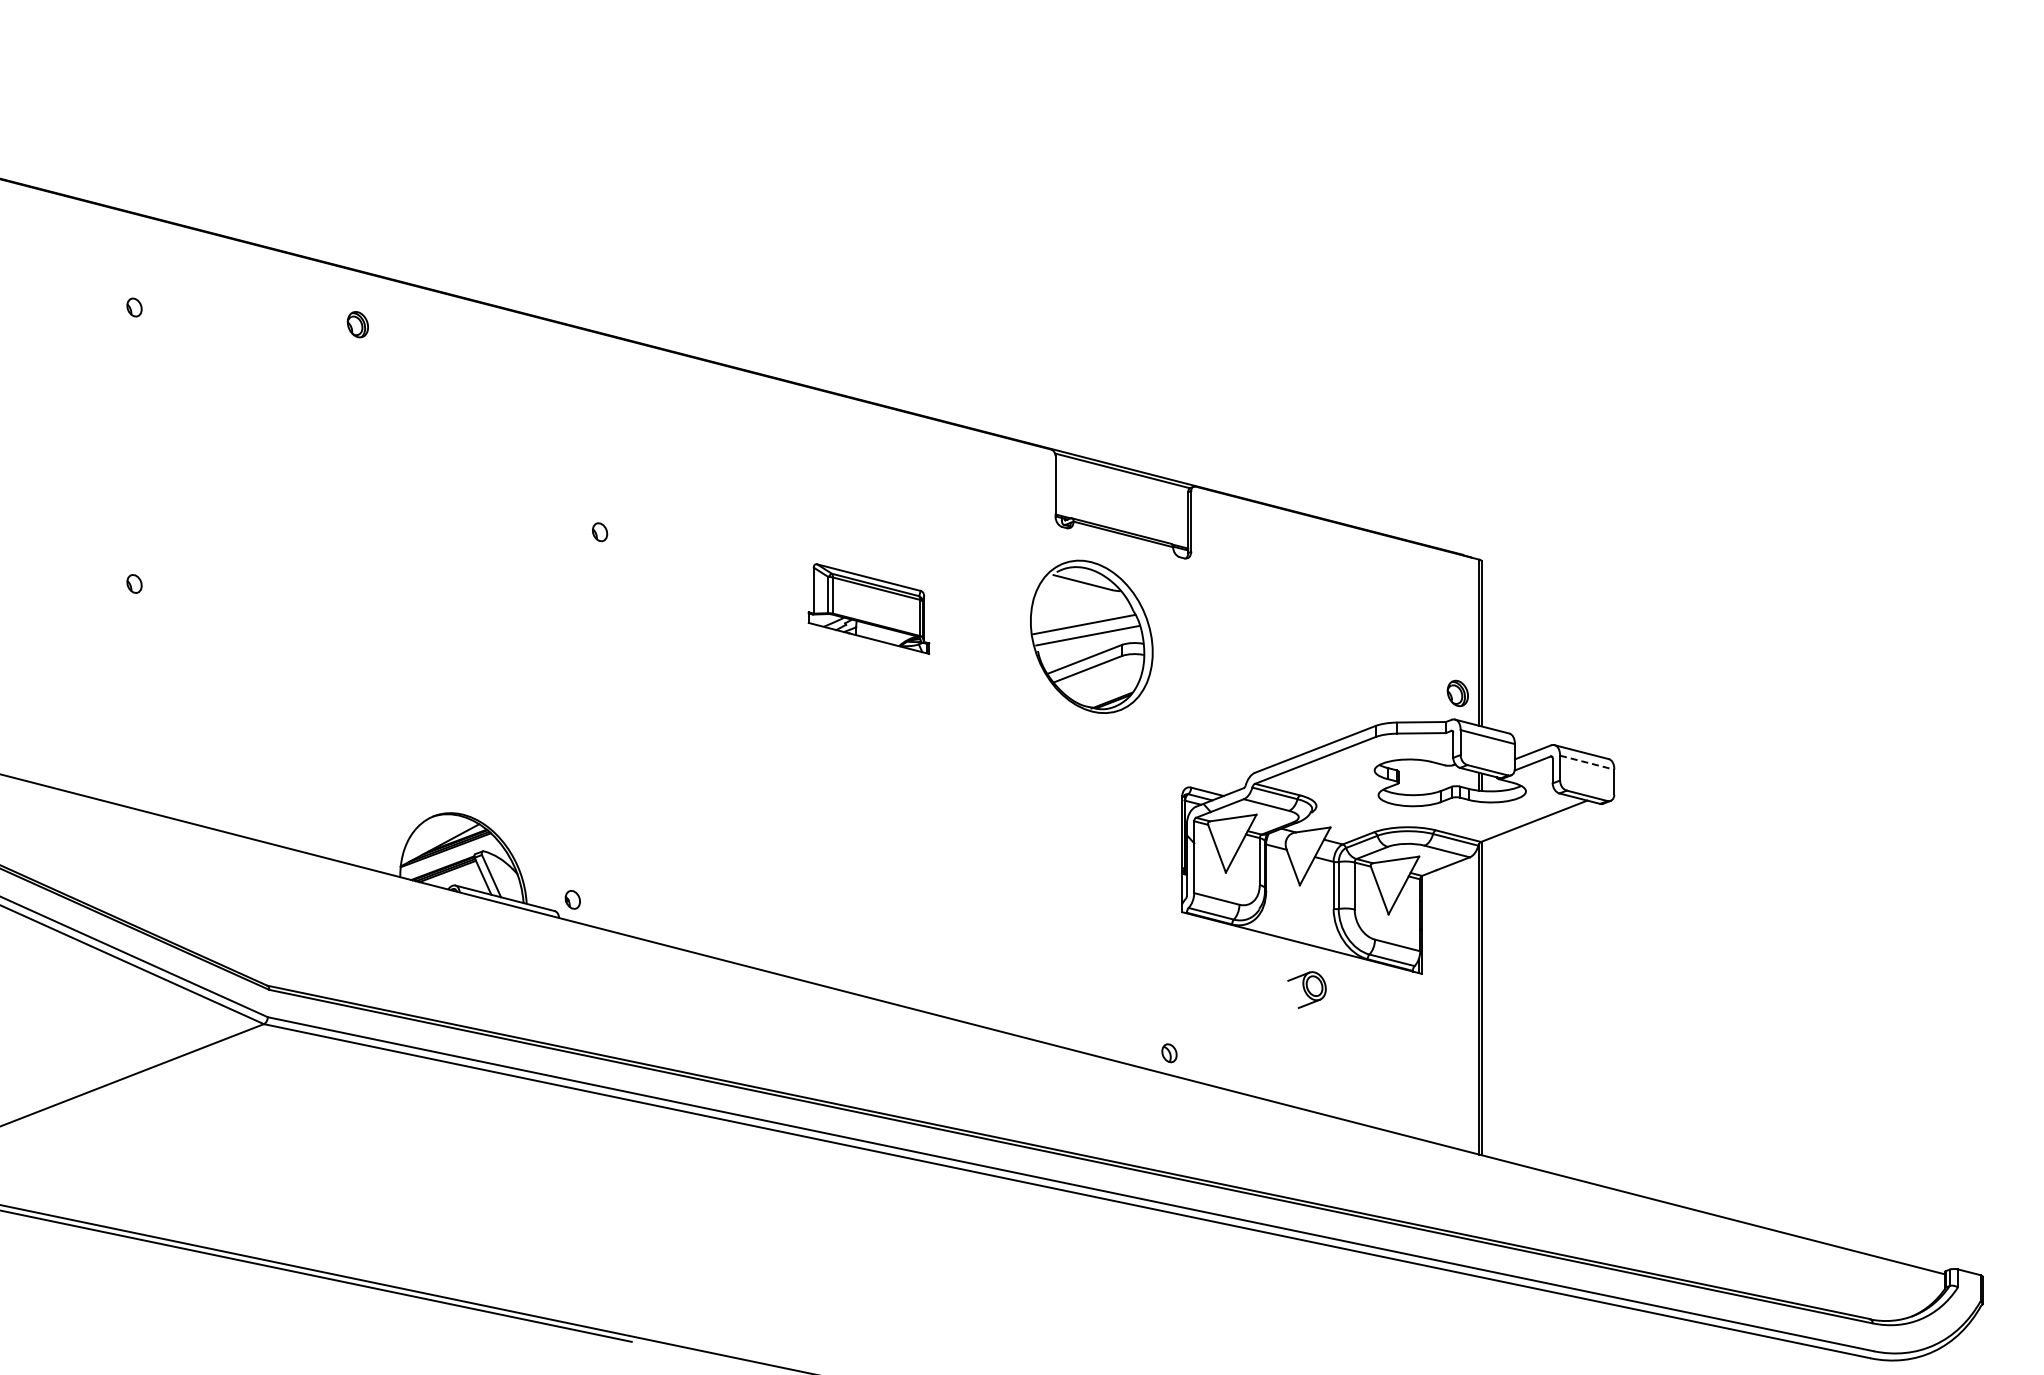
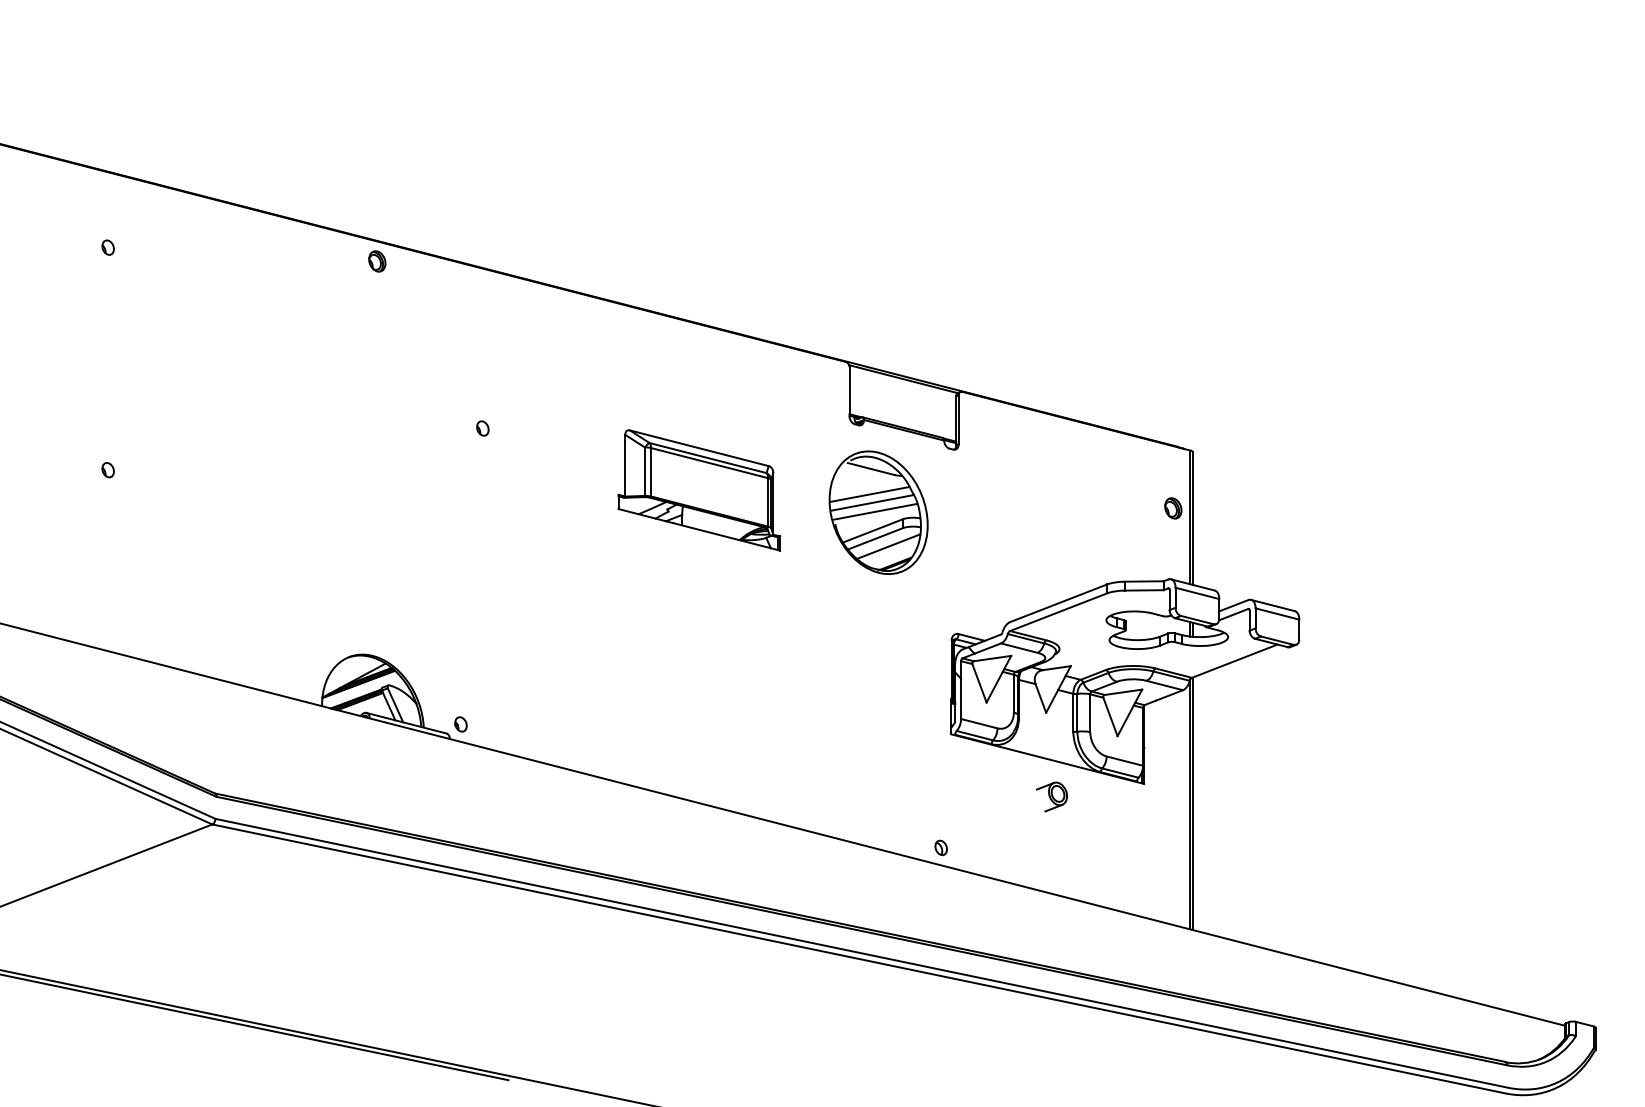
part: (357, 324) -> (376, 261), moved
part: (868, 608) -> (698, 489), size x1.67
line: (1080, 613) -> (869, 493), added
line: (1103, 678) -> (888, 546), added
part: (1457, 693) -> (1173, 508), moved
line: (1587, 762) -> (1277, 613), dashed -> solid

